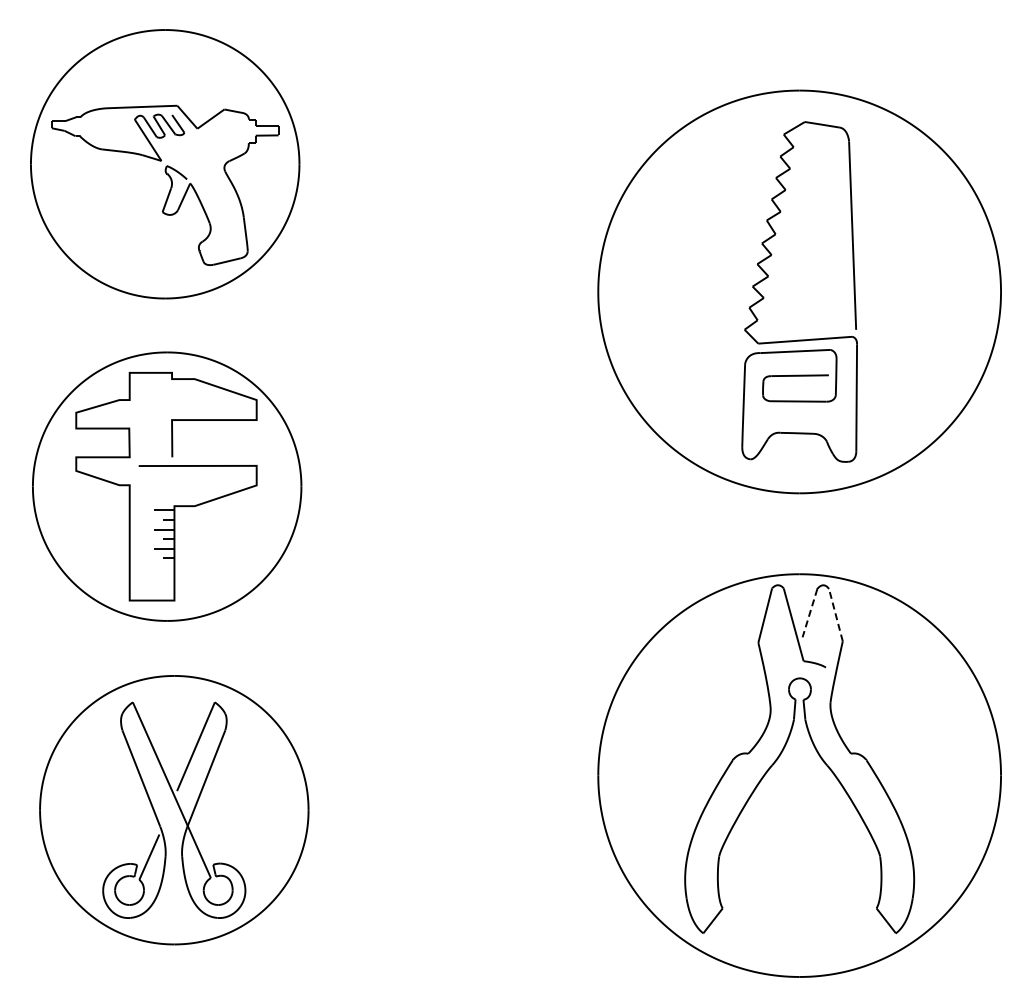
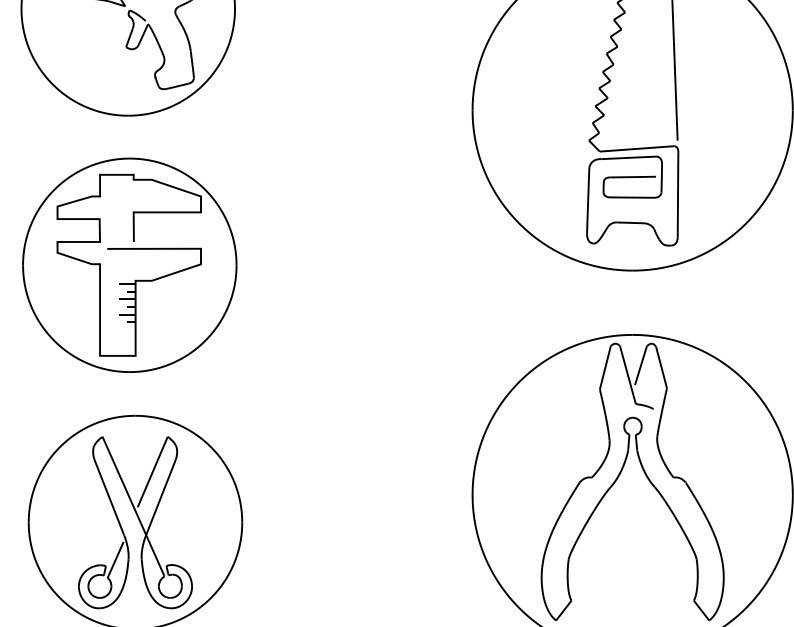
line: (809, 613) -> (640, 366), dashed -> solid
line: (835, 614) -> (661, 366), dashed -> solid

